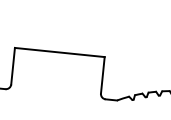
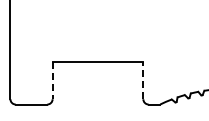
line: (12, 66) -> (52, 81), solid -> dashed
line: (103, 75) -> (143, 80), solid -> dashed

